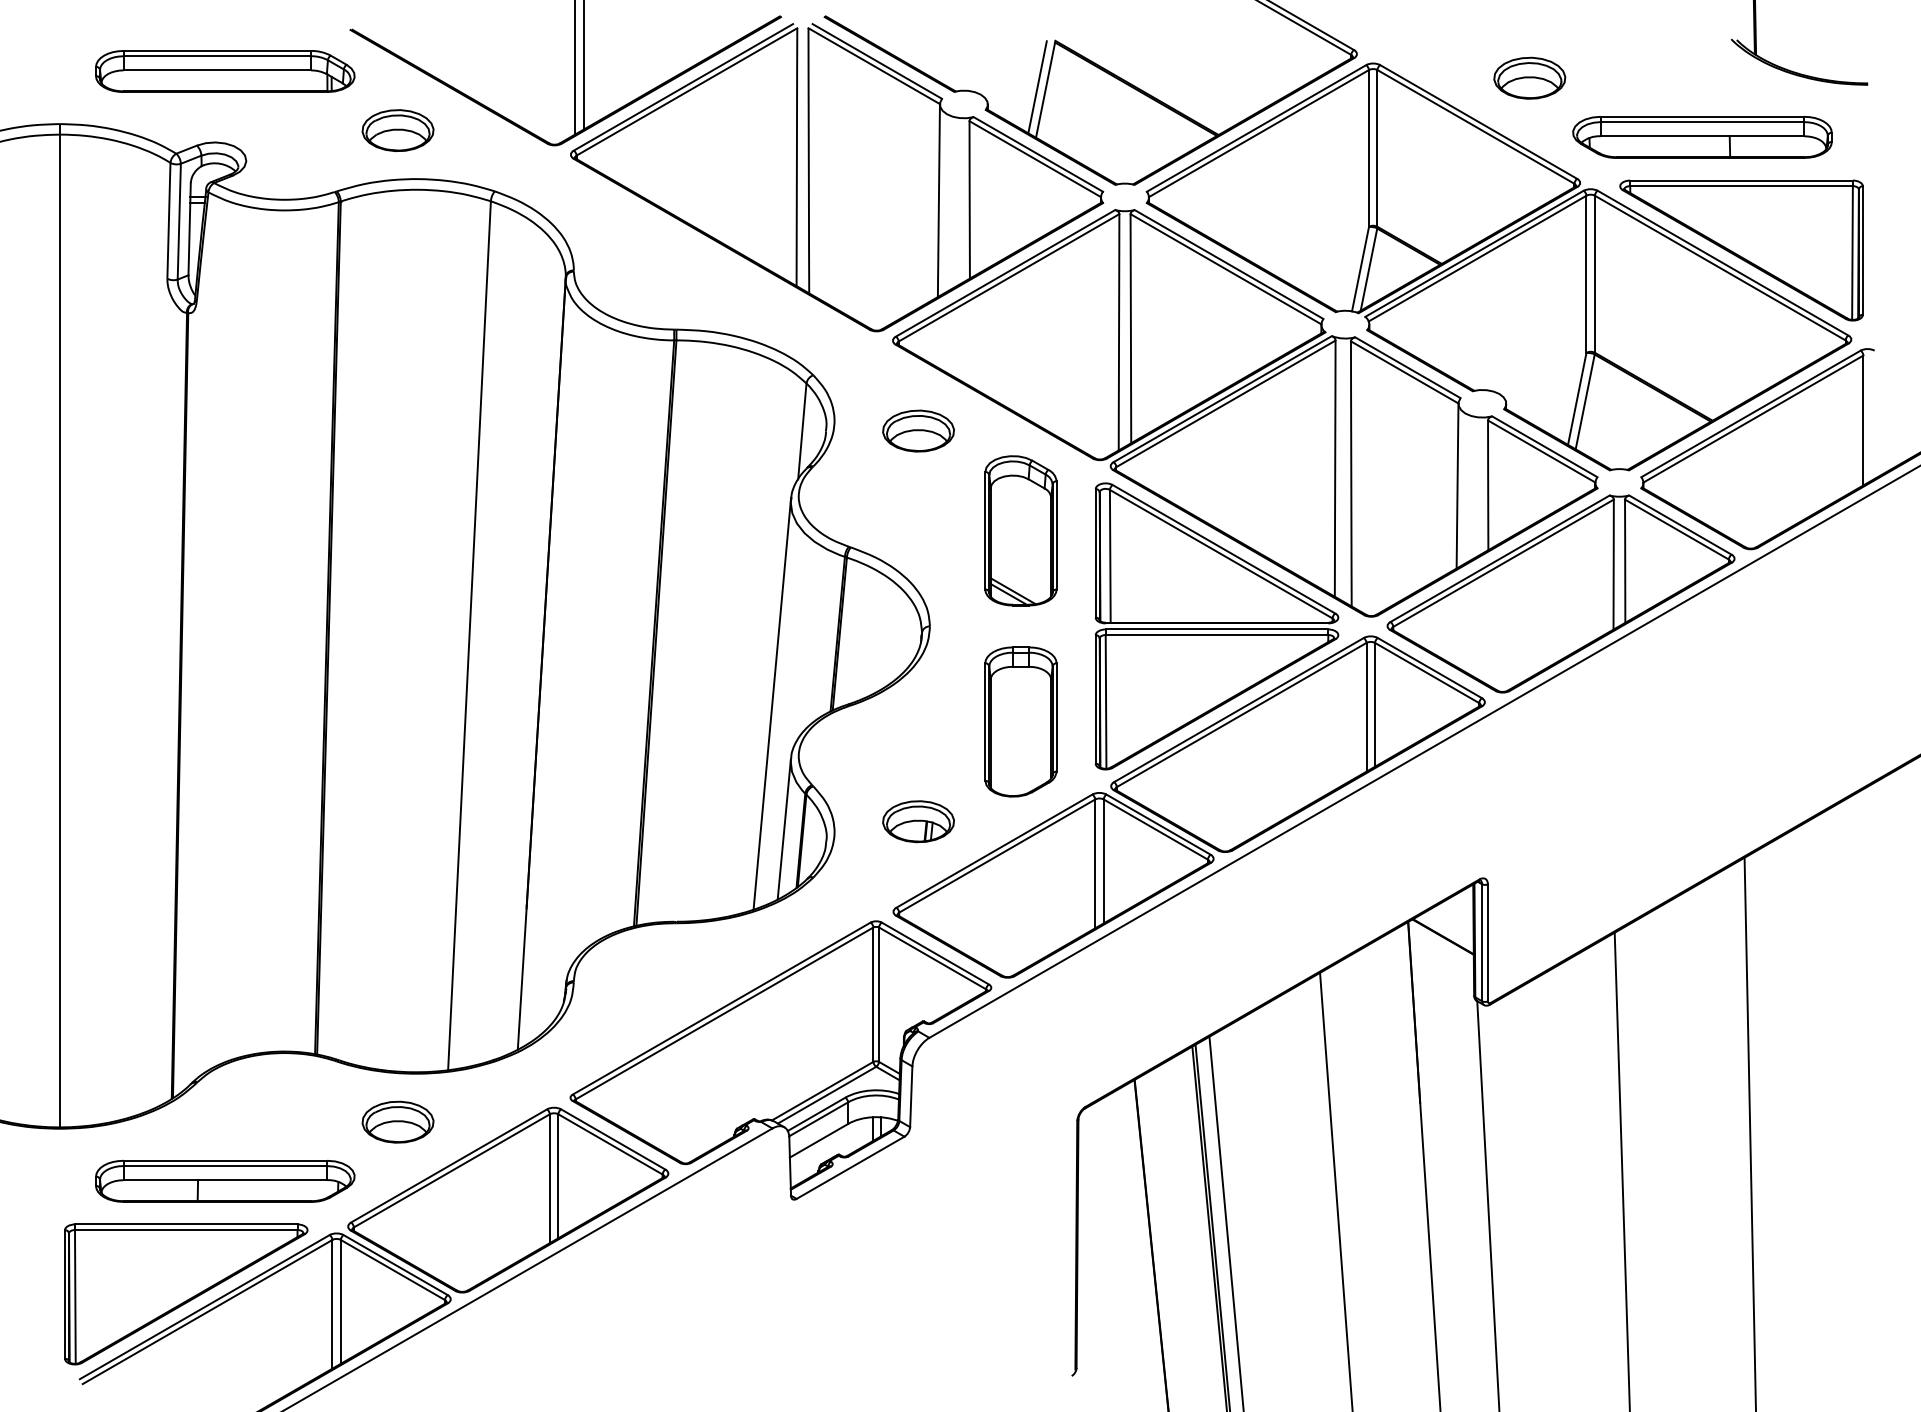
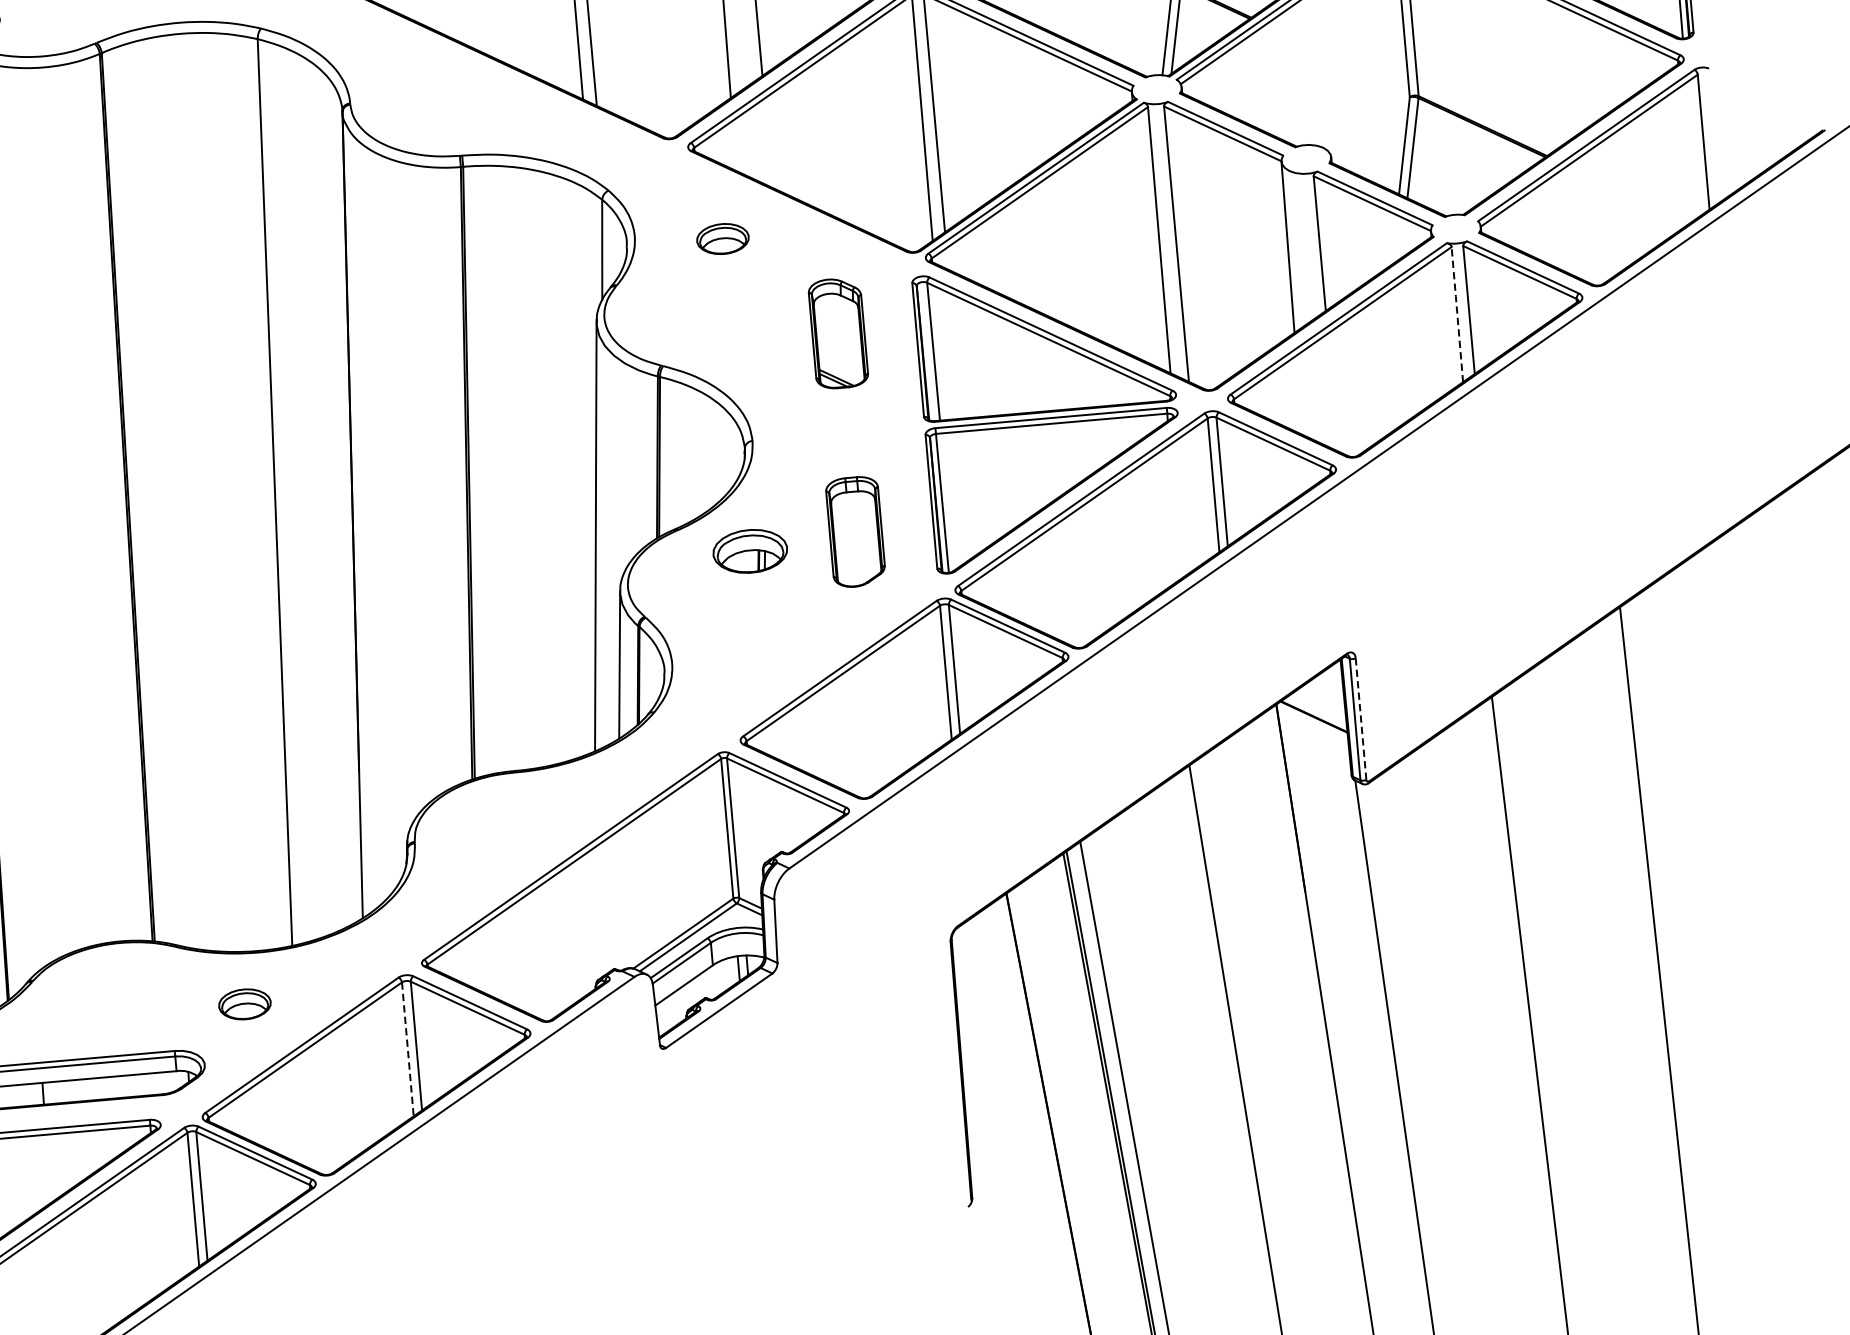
part: (918, 430) -> (722, 238), size x0.7
part: (1020, 530) -> (837, 333), size x0.7
line: (1613, 563) -> (1457, 313), solid -> dashed
part: (1020, 721) -> (855, 531), size x0.7
part: (918, 821) -> (750, 551), moved
line: (1487, 942) -> (1360, 718), solid -> dashed
part: (397, 1121) -> (244, 1003), size x0.7
line: (549, 1179) -> (407, 1050), solid -> dashed

